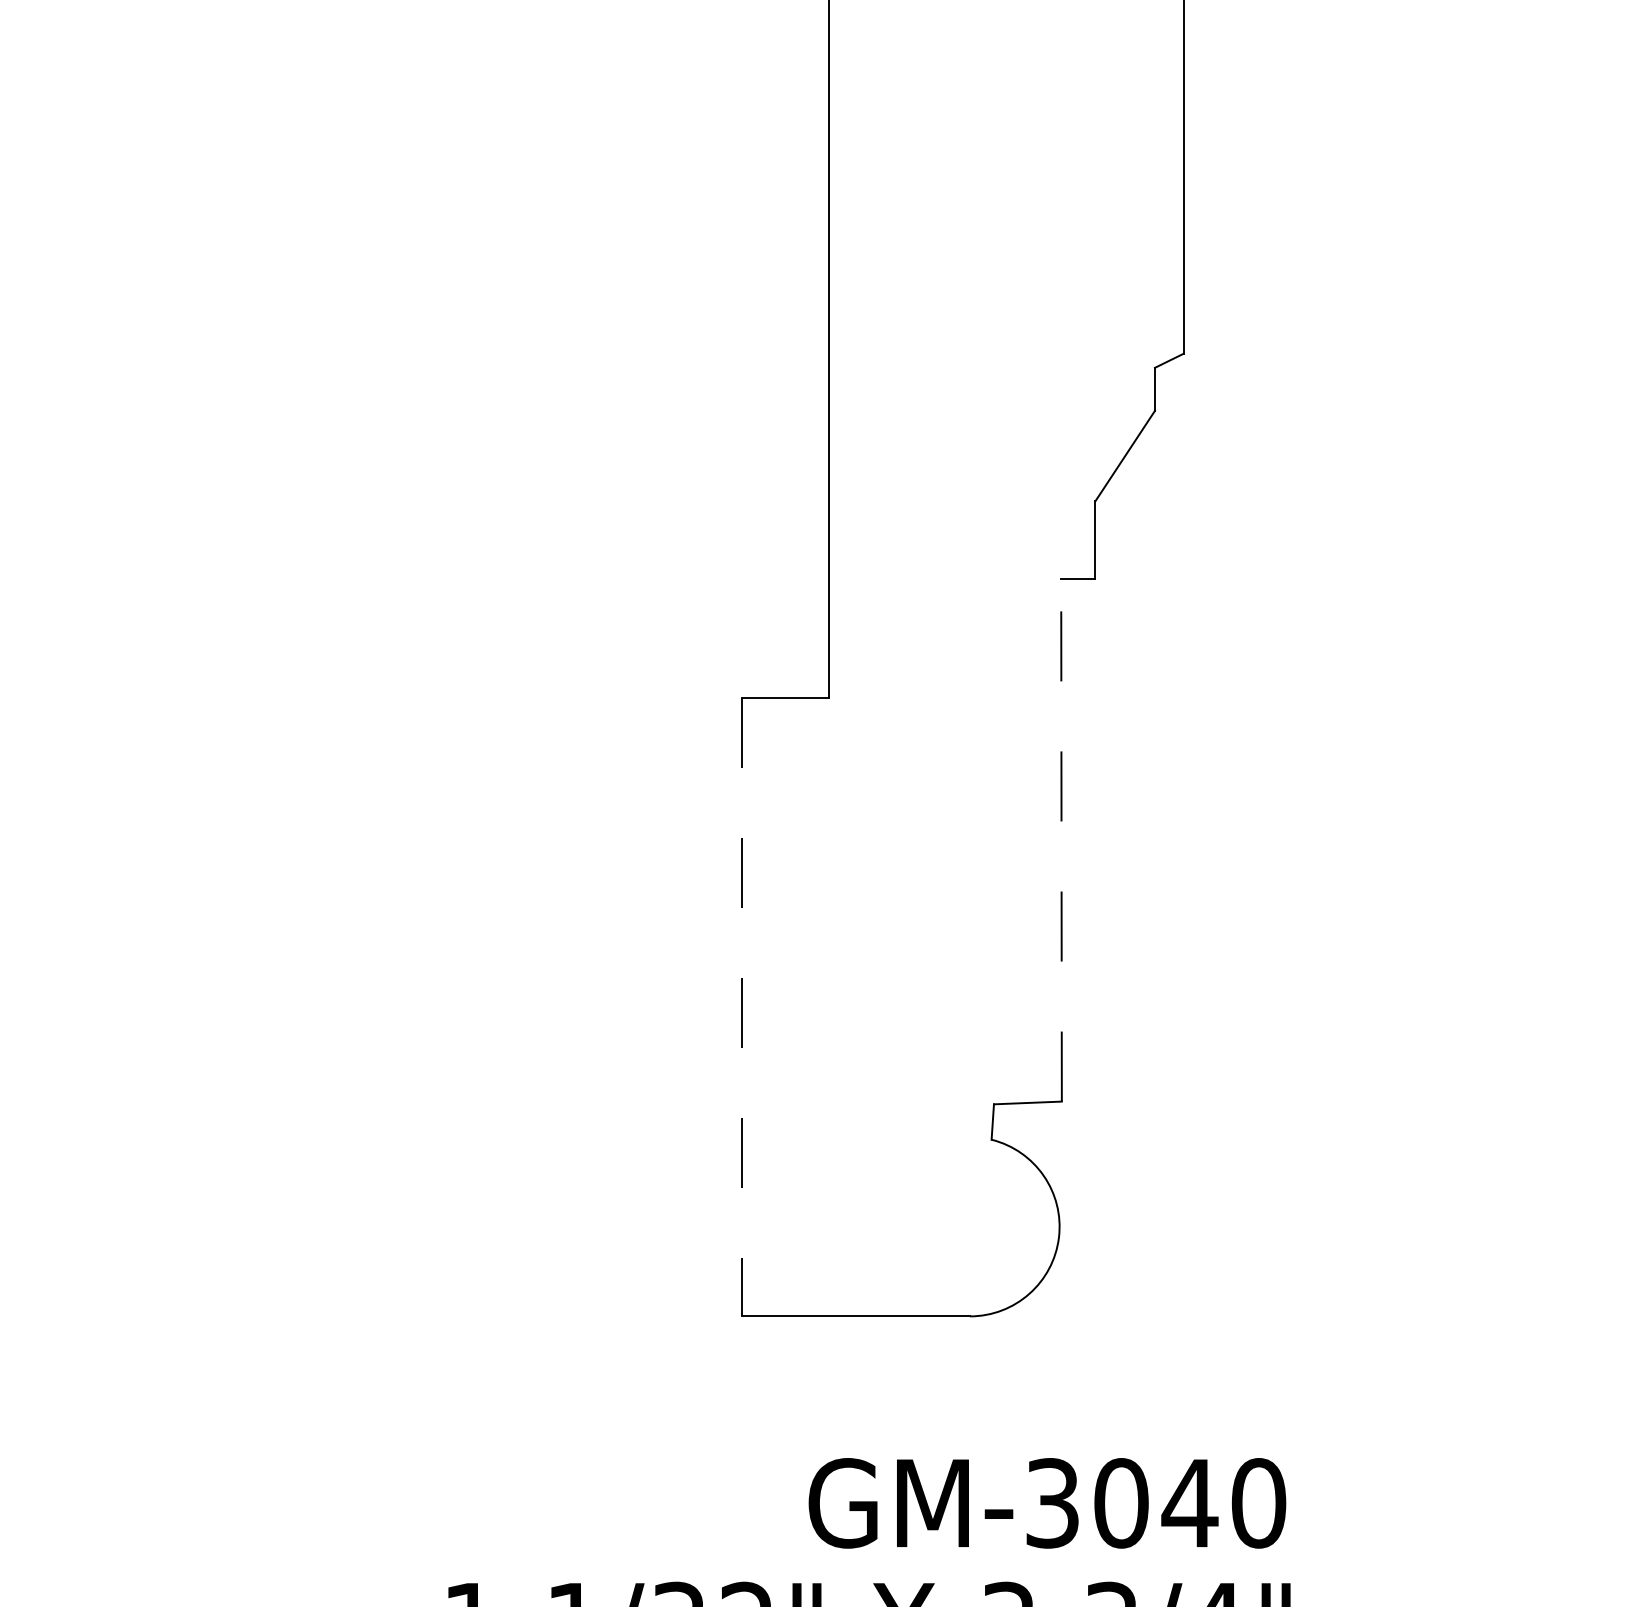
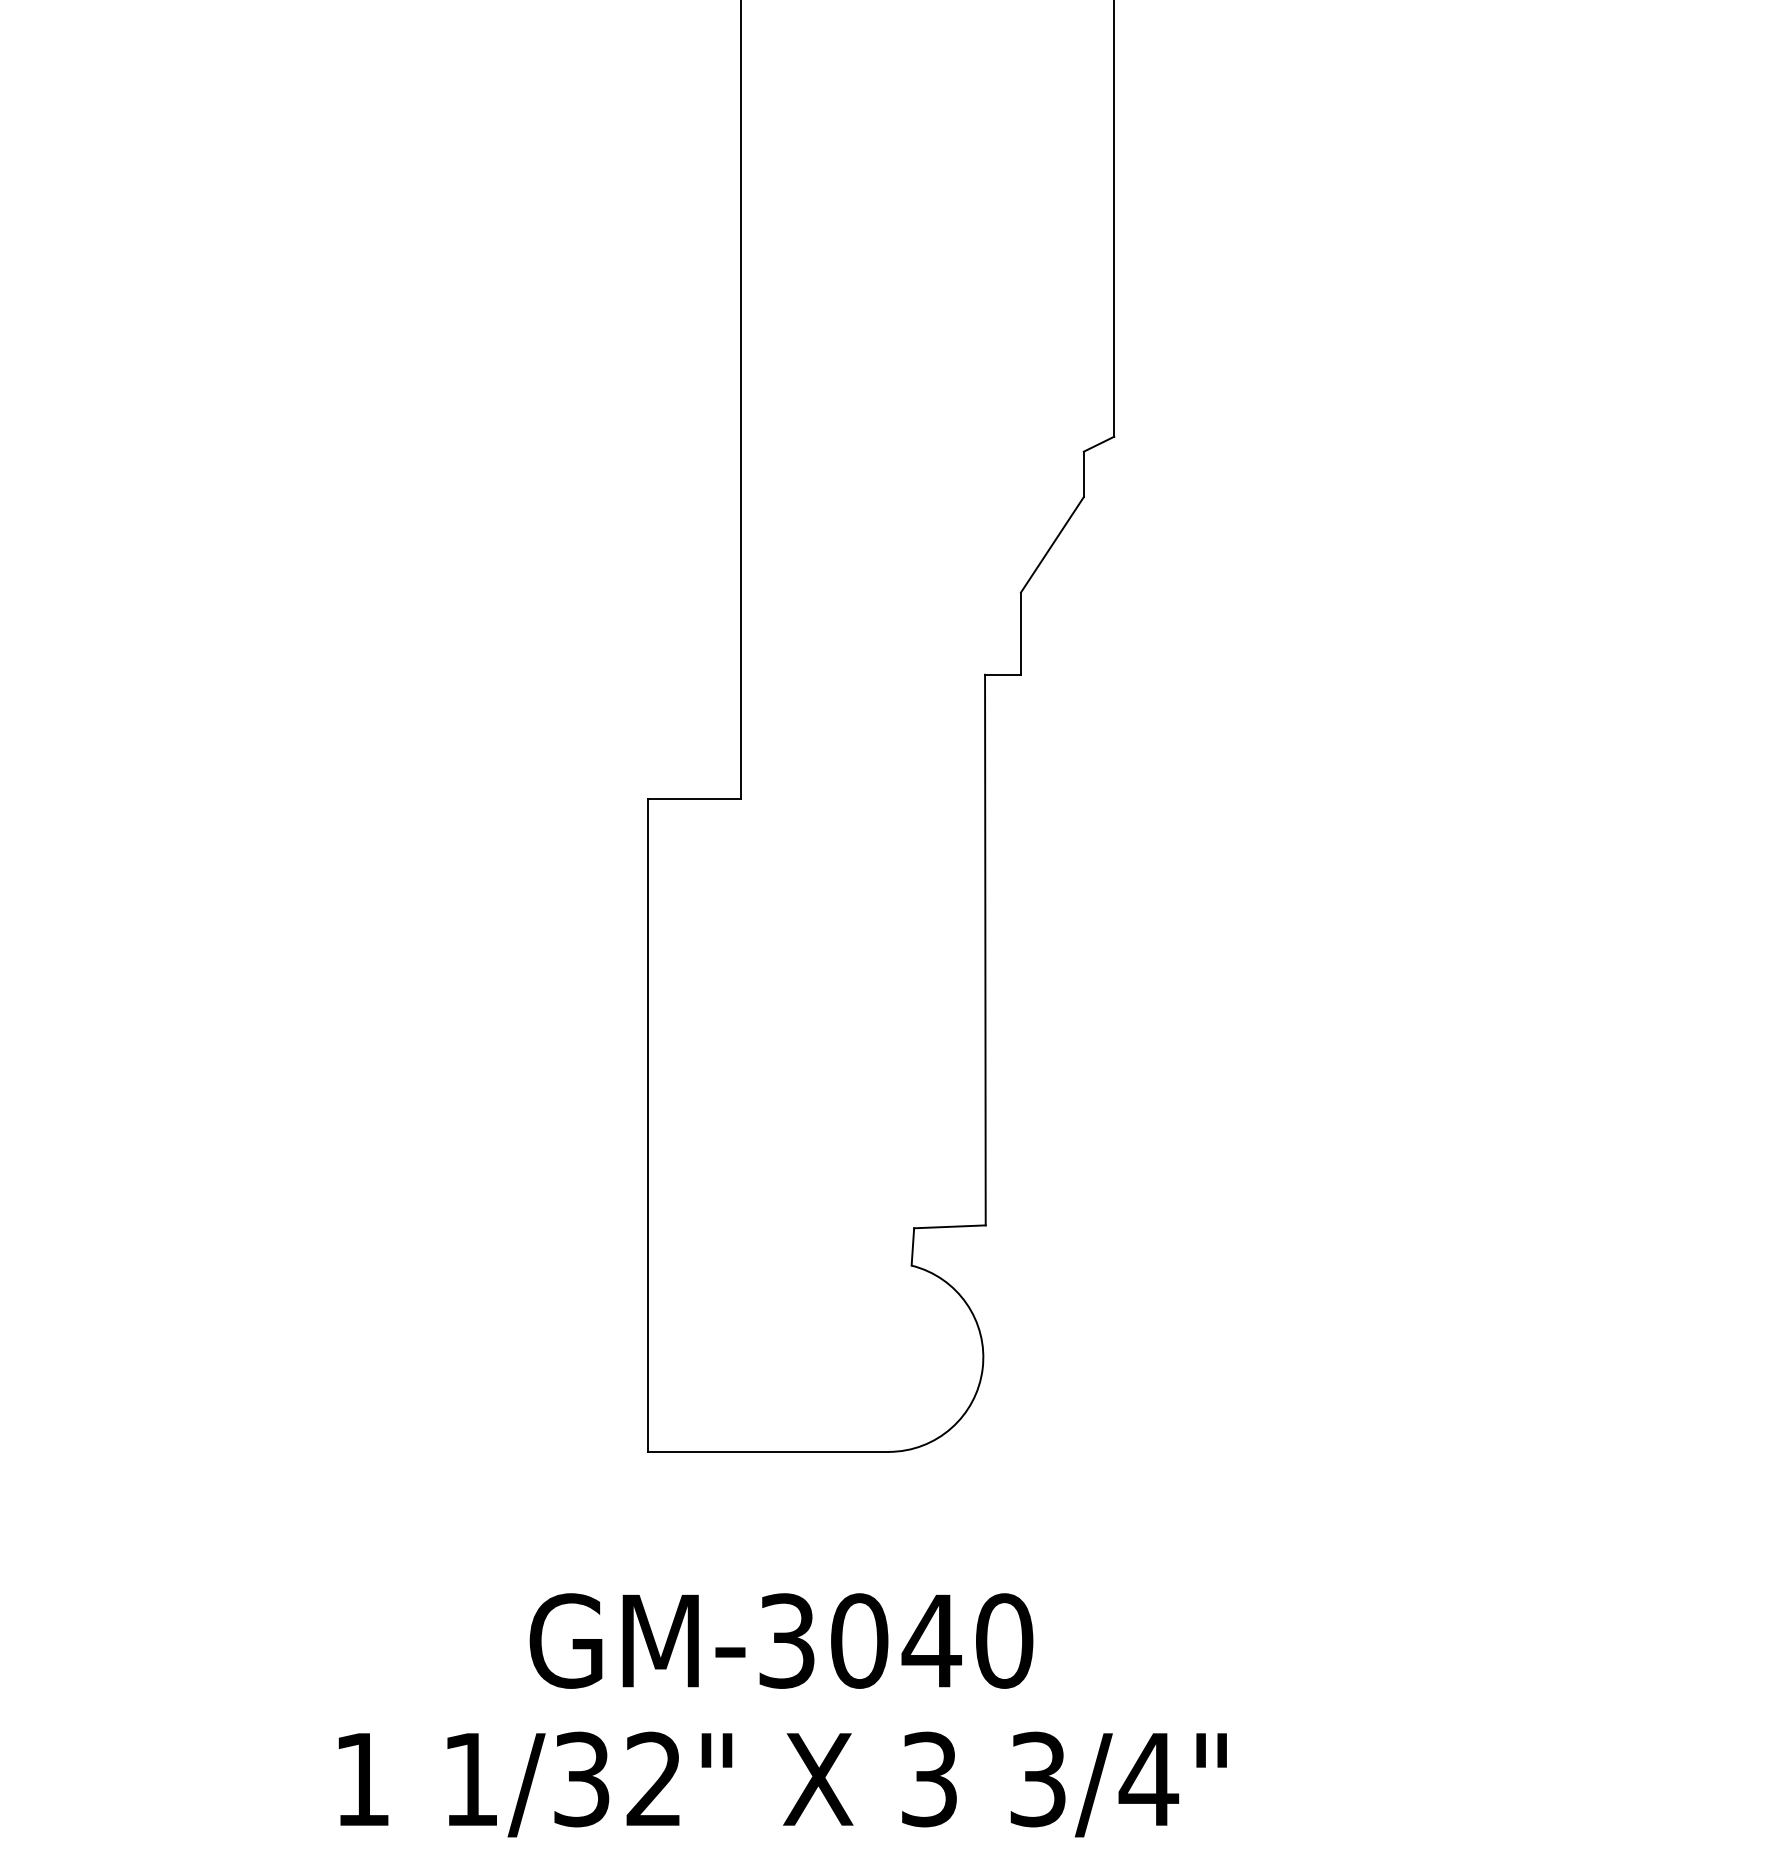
line: (1061, 839) -> (985, 949), dashed -> solid
line: (742, 1007) -> (648, 1126), dashed -> solid
text: (1047, 1502) -> (781, 1640), moved

